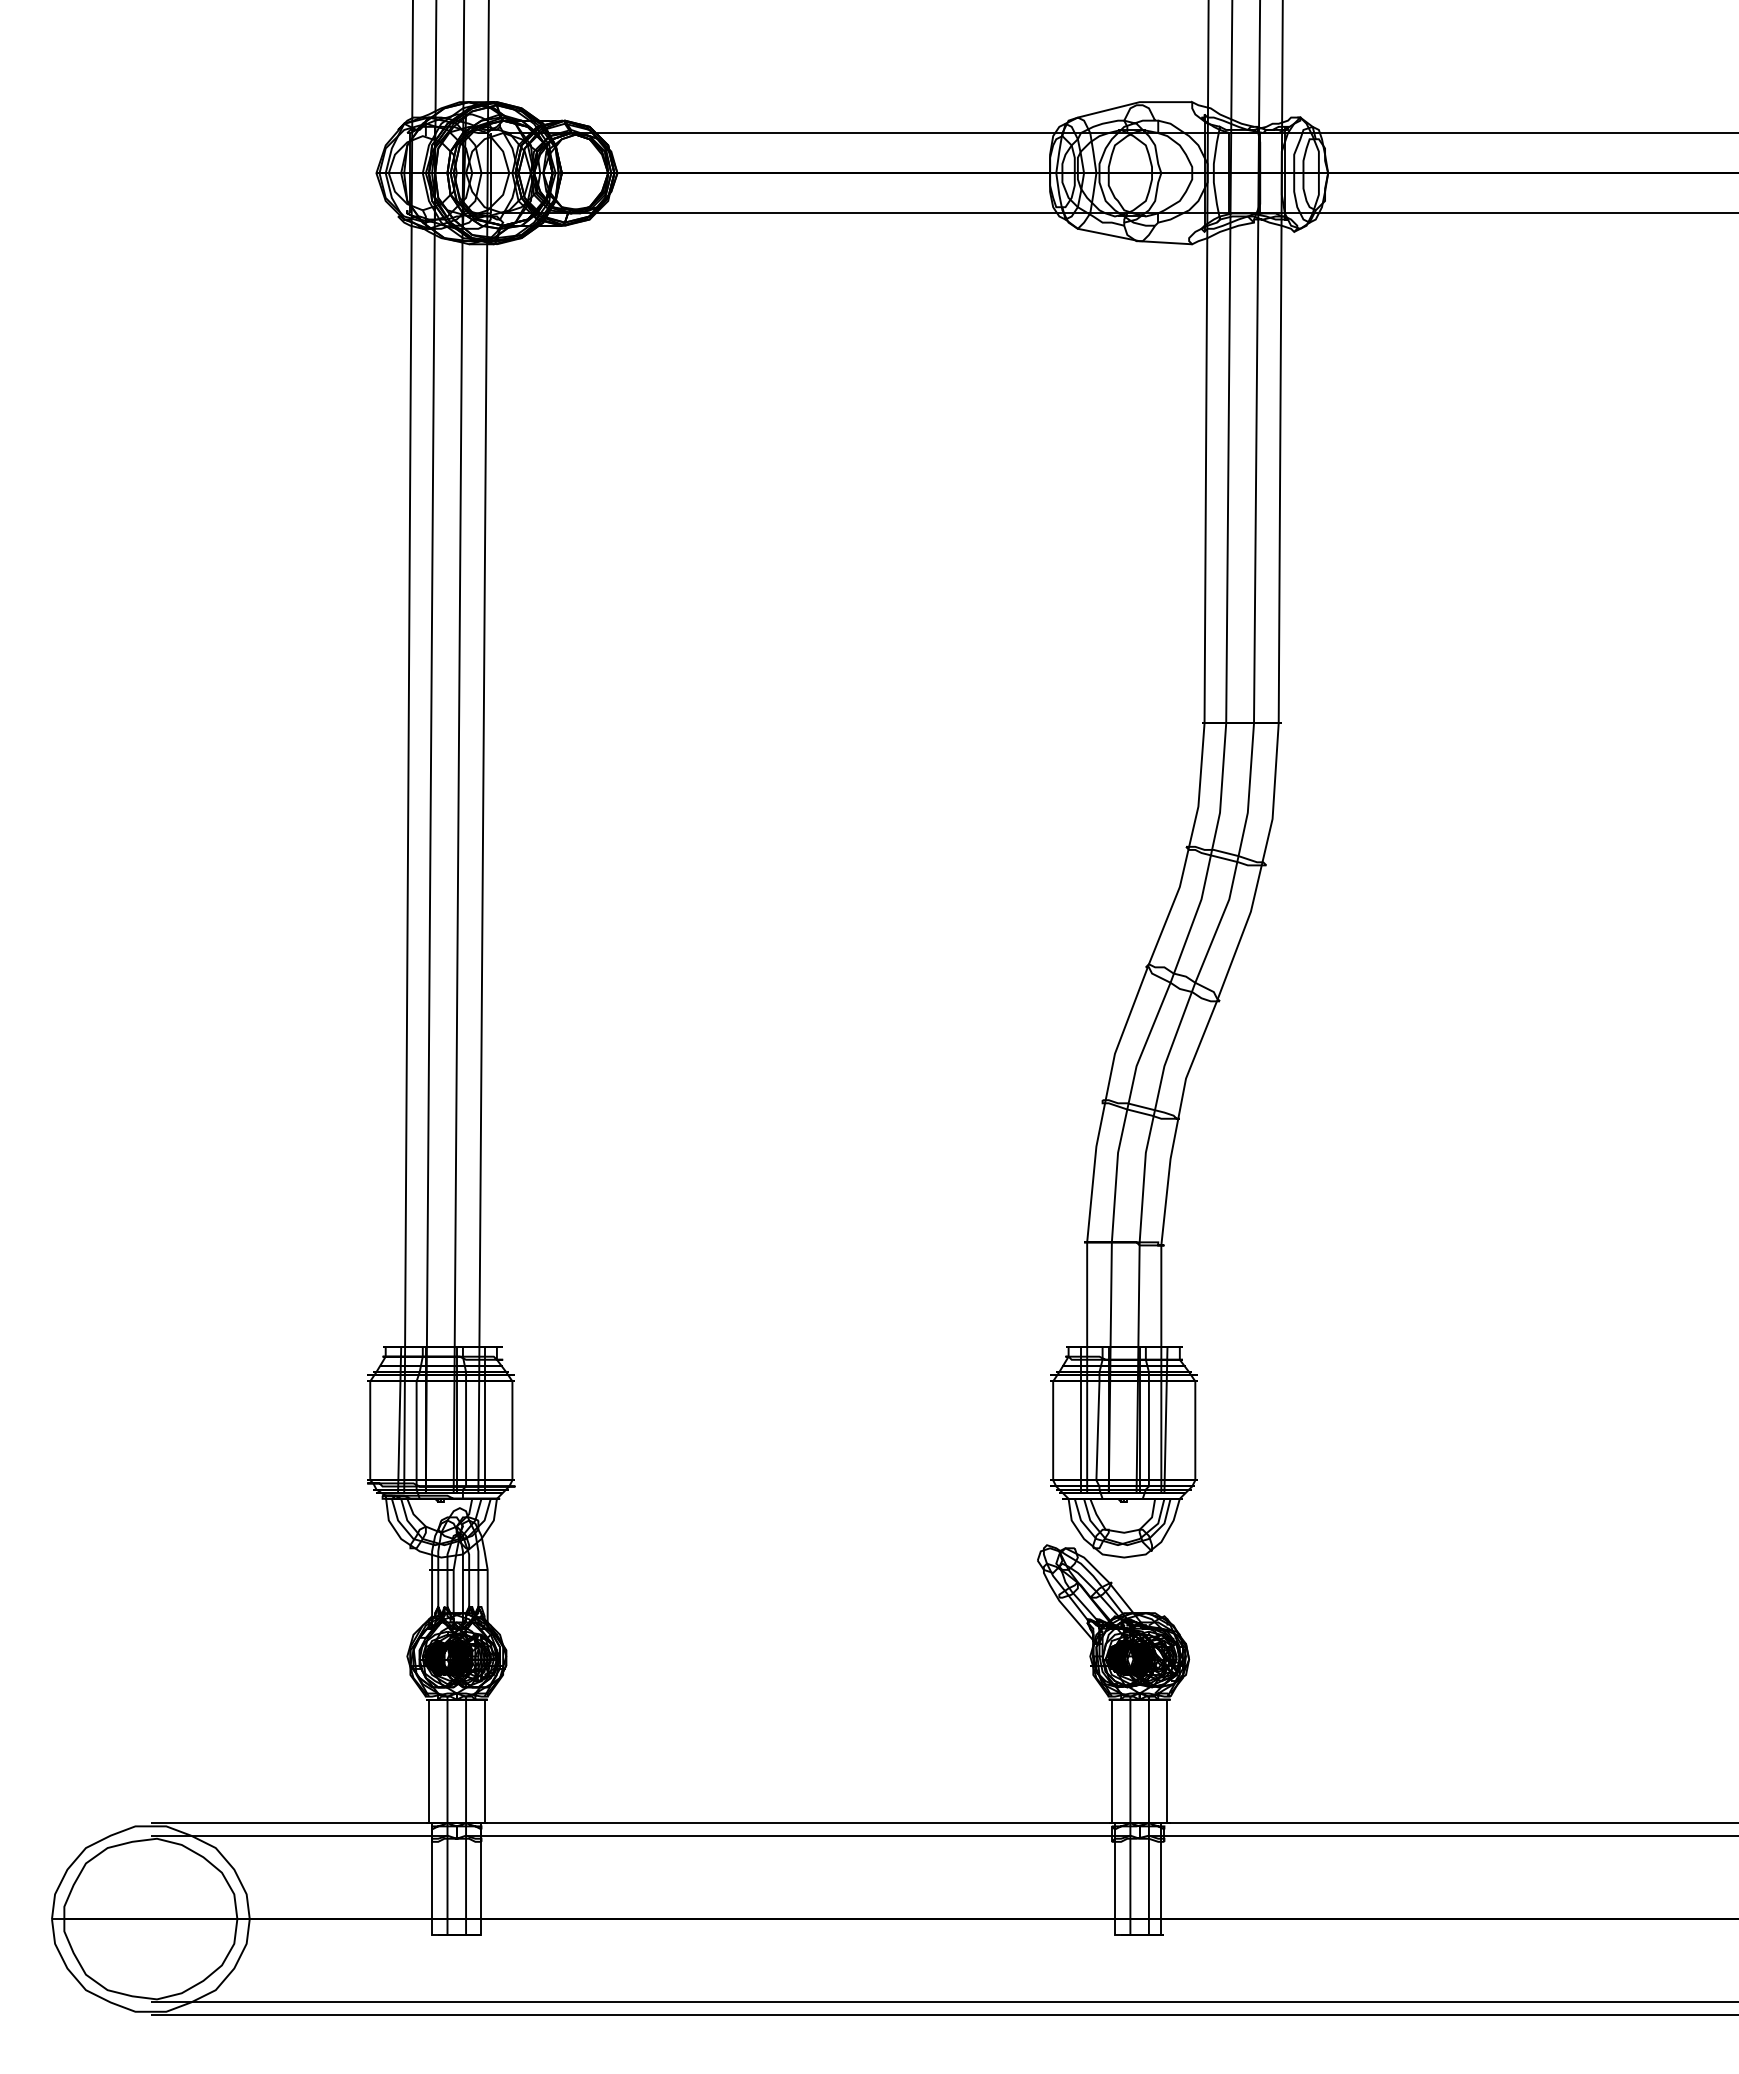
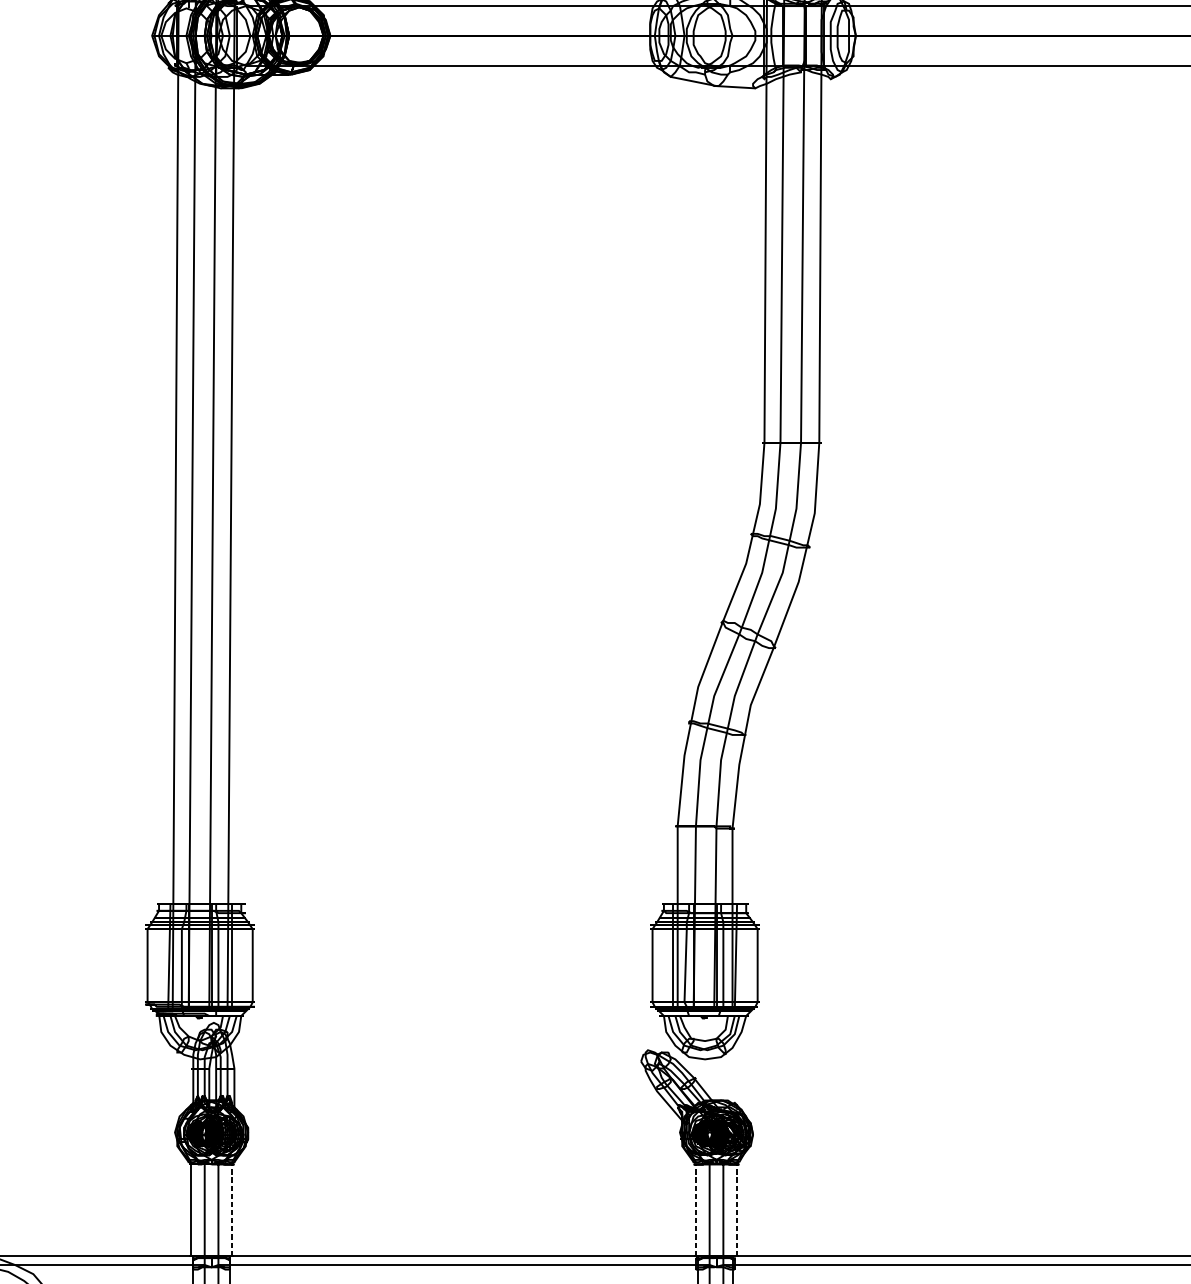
line: (484, 1761) -> (232, 1210), solid -> dashed
line: (1111, 1761) -> (695, 1210), solid -> dashed
line: (1167, 1761) -> (737, 1210), solid -> dashed

